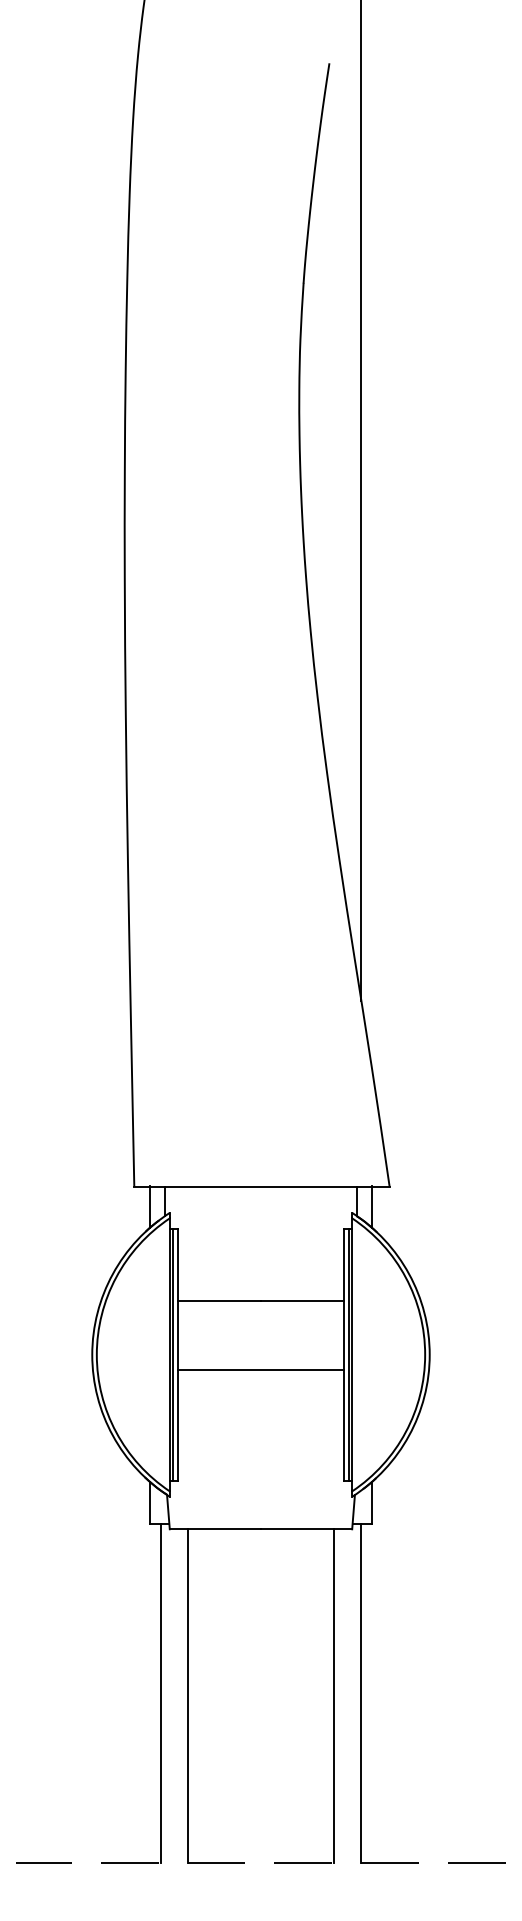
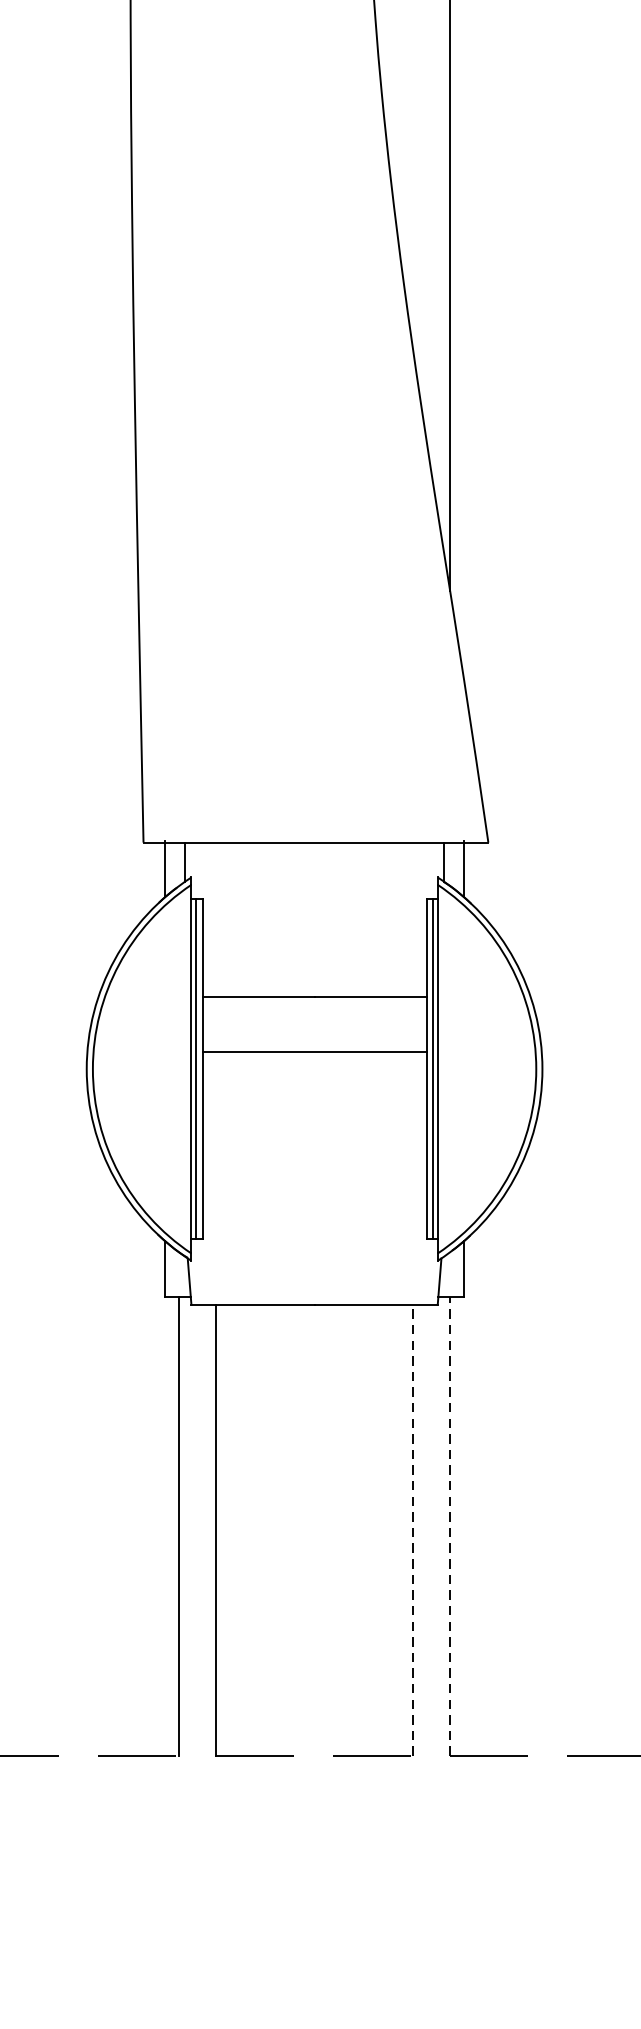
line: (260, 1369) -> (313, 1052), moved
line: (361, 1693) -> (450, 1526), solid -> dashed
line: (333, 1695) -> (412, 1529), solid -> dashed

